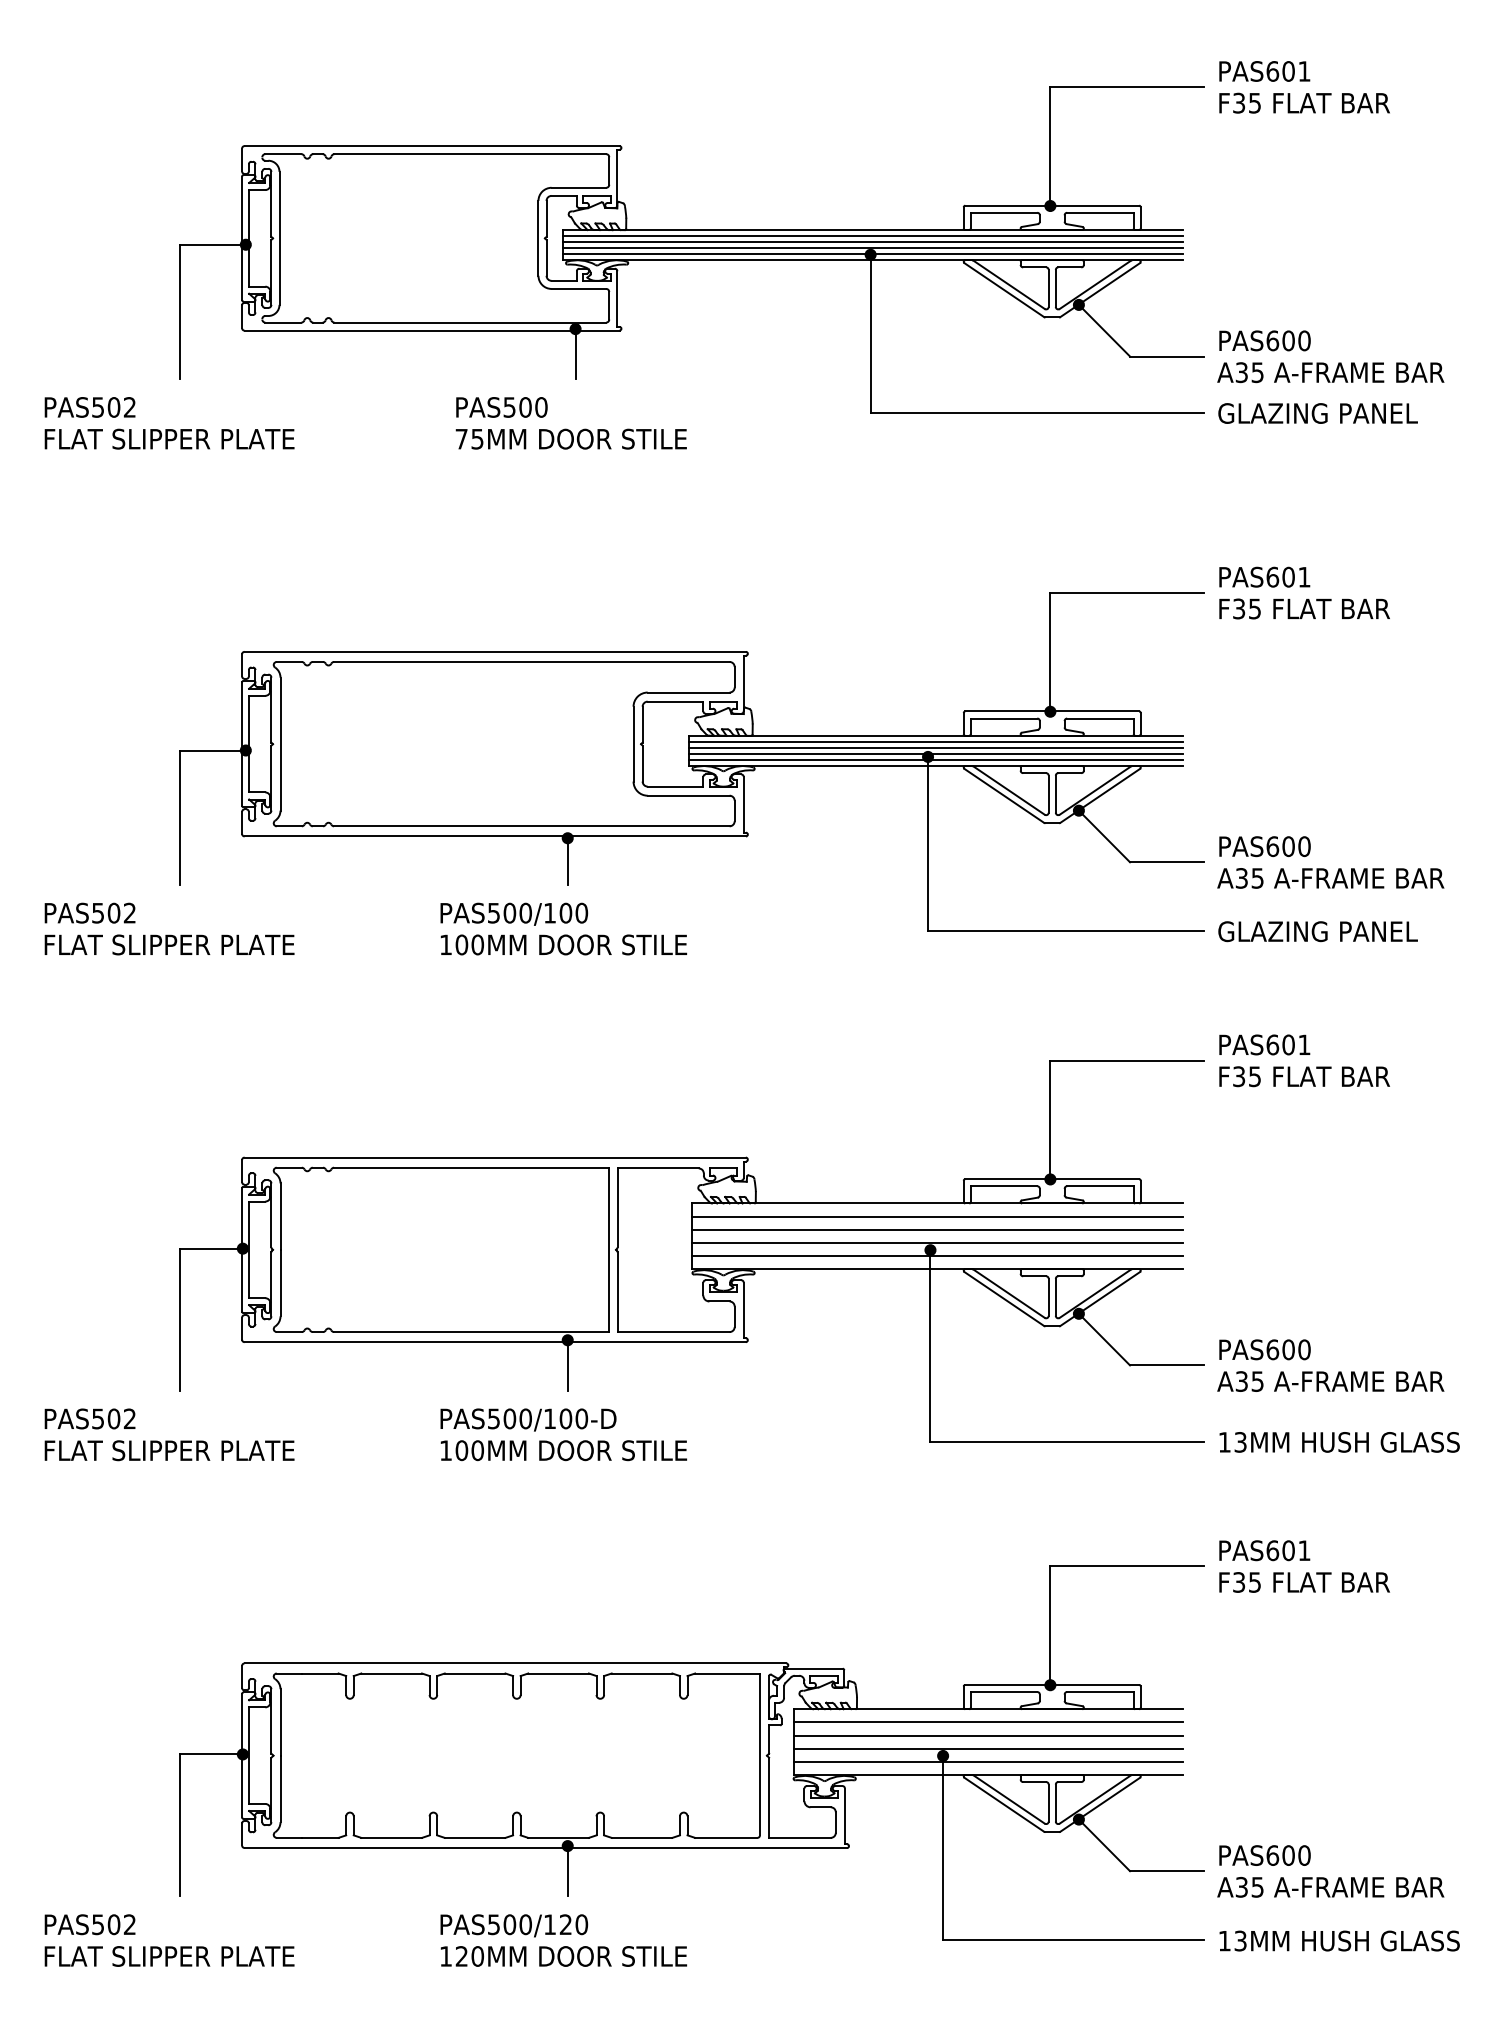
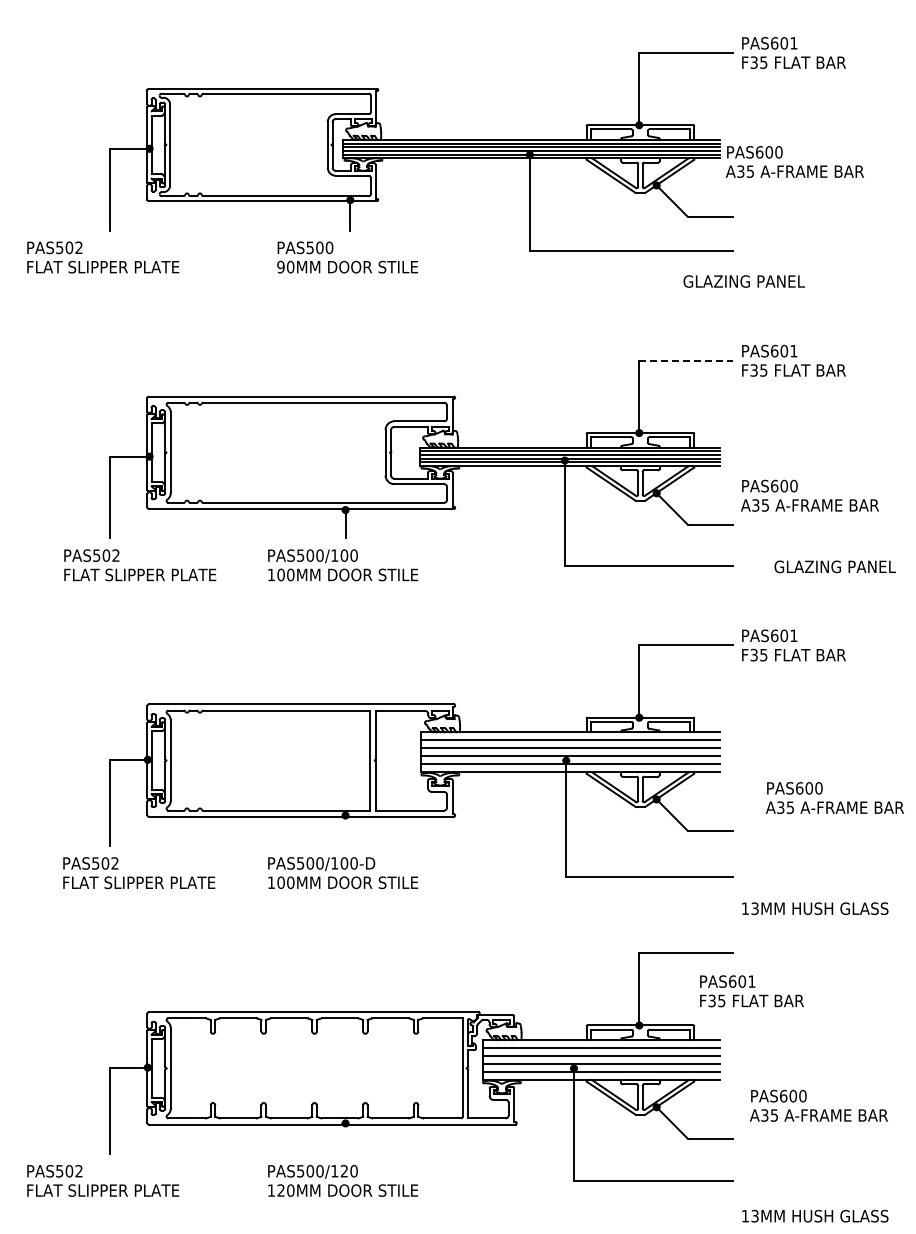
text: (1330, 355) -> (794, 161), moved
text: (1316, 413) -> (743, 281), moved
text: (469, 438) -> (285, 266), 75MM -> 90MM
line: (1127, 592) -> (686, 360), solid -> dashed
text: (1330, 862) -> (809, 495), moved
text: (170, 929) -> (140, 565), moved
text: (1316, 931) -> (834, 566), moved
line: (567, 1364) -> (345, 830), removed
text: (1330, 1364) -> (834, 797), moved
text: (170, 1435) -> (139, 873), moved
text: (1339, 1442) -> (815, 908), moved
text: (1303, 1566) -> (751, 991), moved
line: (567, 1870) -> (345, 1138), removed
text: (1330, 1870) -> (818, 1105), moved
text: (1339, 1939) -> (815, 1215), moved

